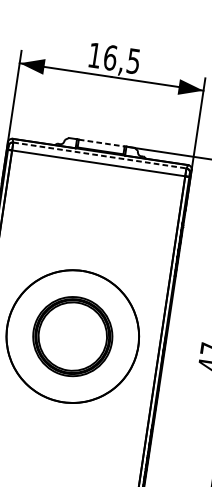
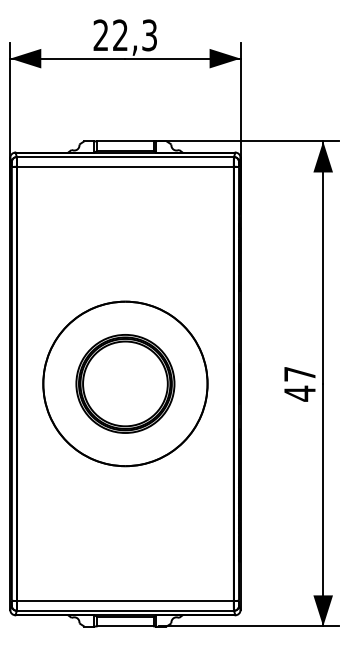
text: (113, 58) -> (124, 35), 16,5 -> 22,3
line: (101, 143) -> (125, 141), dashed -> solid
line: (99, 155) -> (125, 157), dashed -> solid

